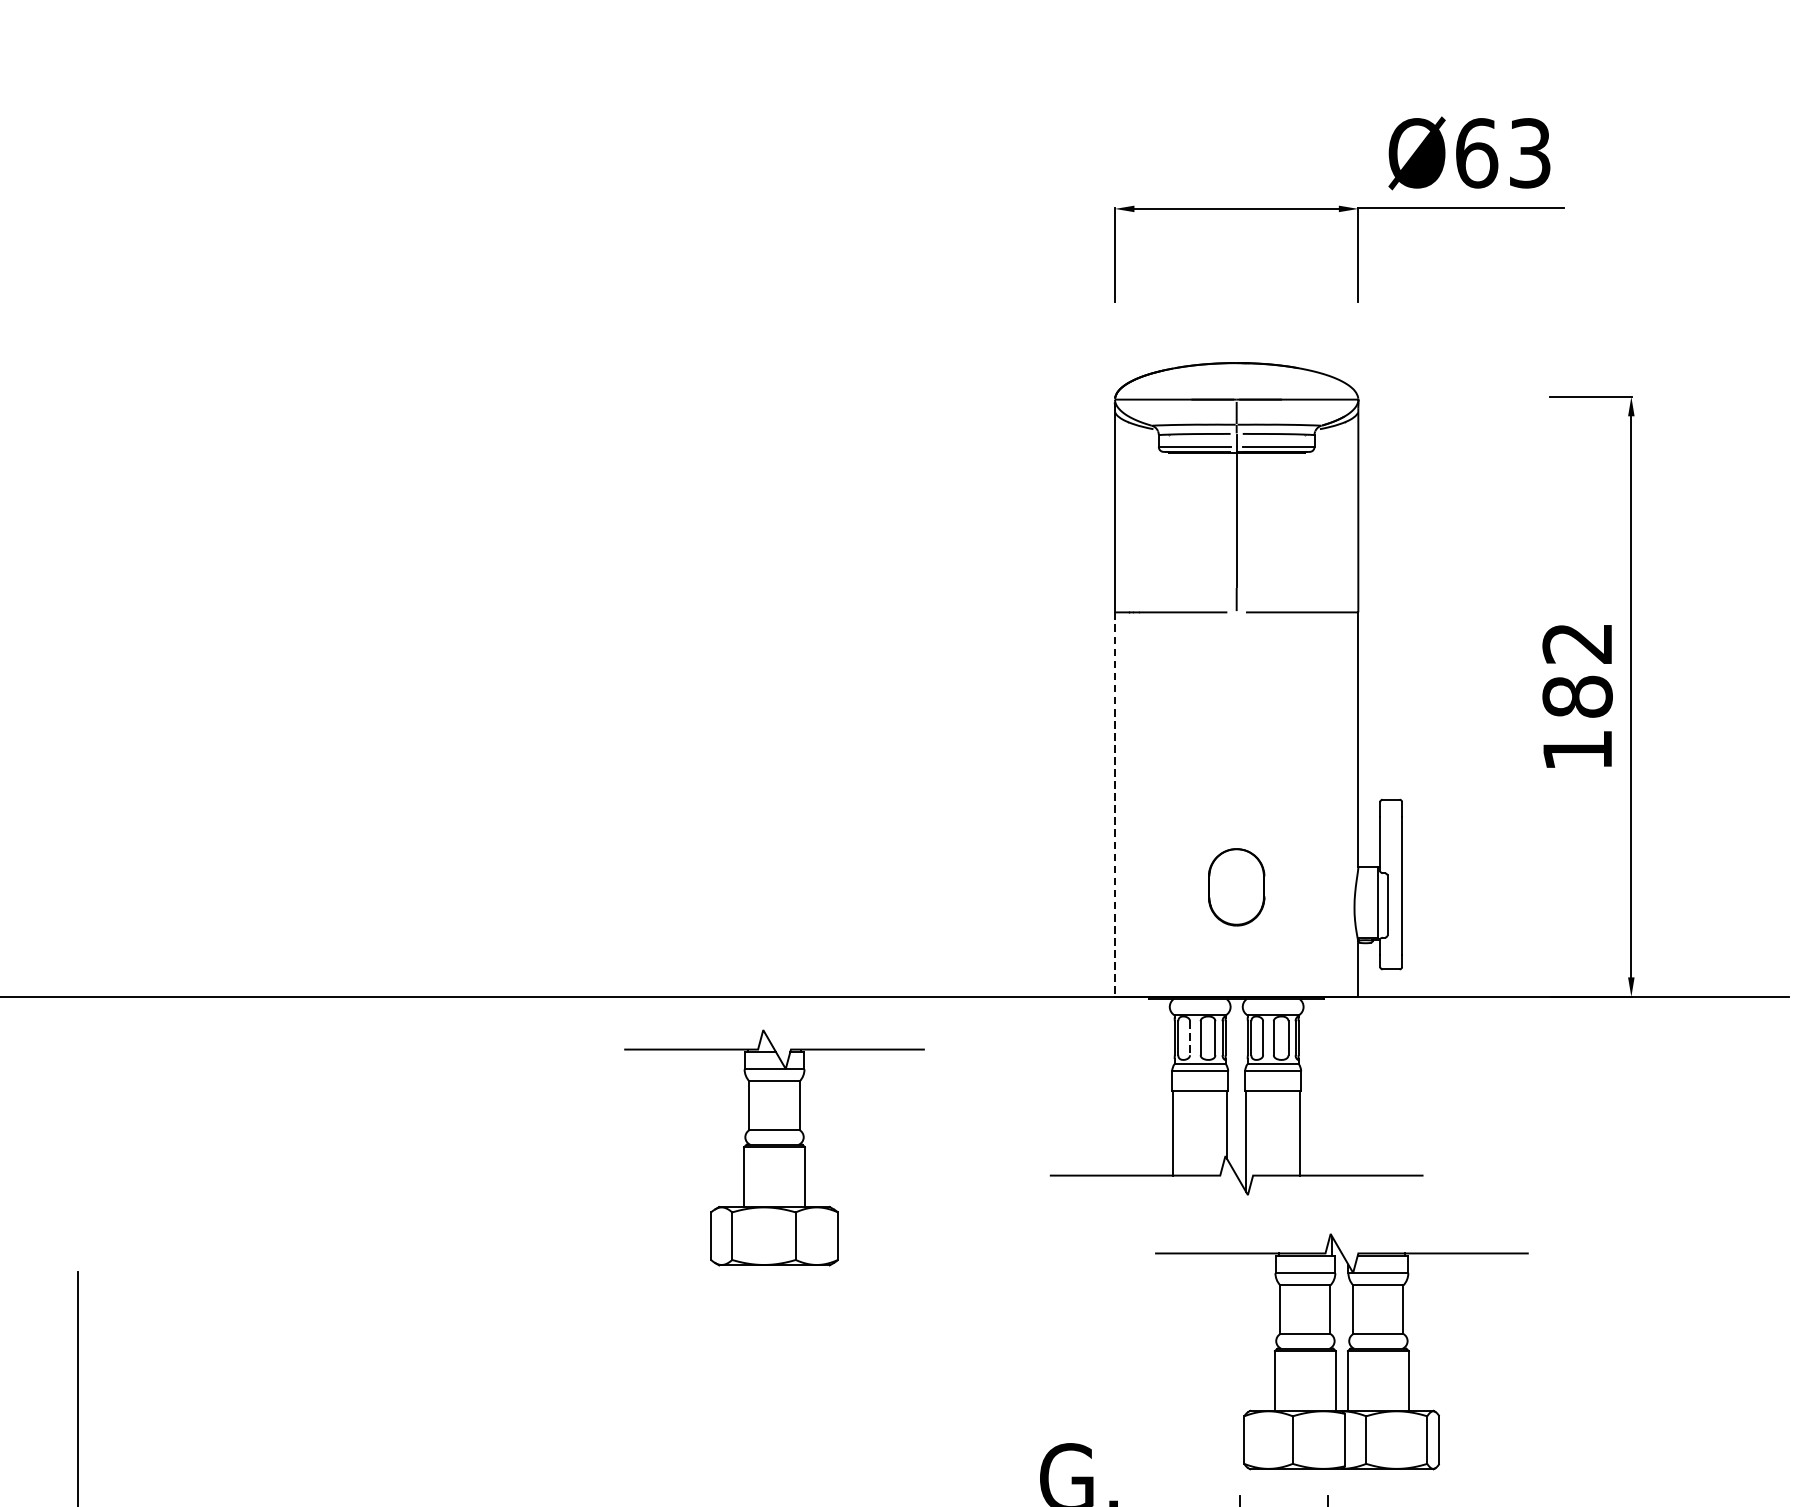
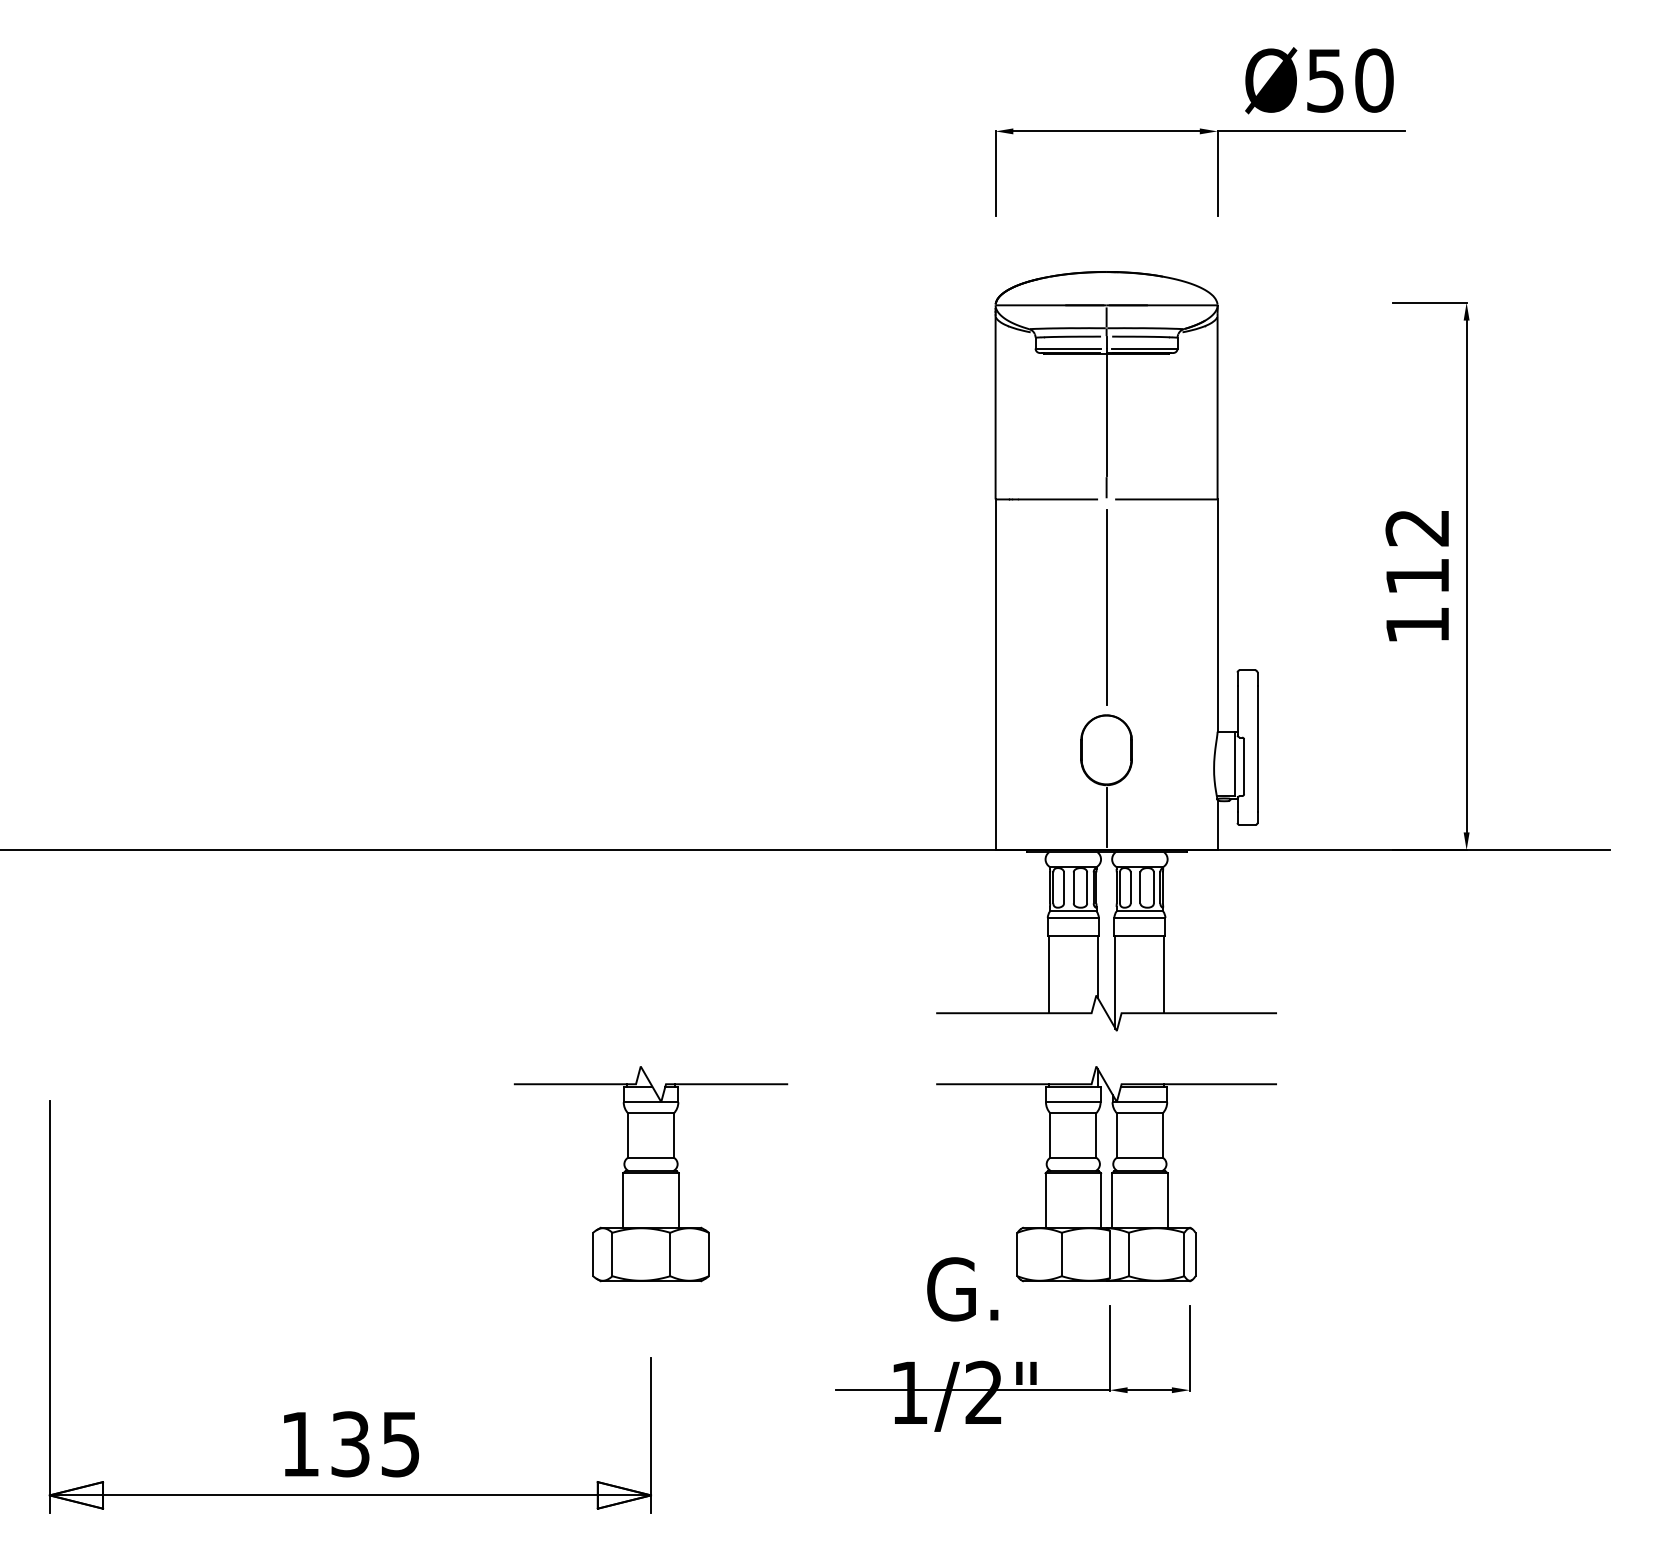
text: (1502, 153) -> (1349, 80), Ø63 -> Ø50
text: (1577, 696) -> (1417, 576), 182 -> 112
line: (1236, 730) -> (1106, 607), added
line: (1114, 805) -> (995, 675), dashed -> solid
line: (1236, 961) -> (1106, 817), added
line: (1190, 1037) -> (1064, 887), dashed -> solid
part: (773, 1148) -> (650, 1174), moved
part: (1341, 1352) -> (1106, 1174), moved

